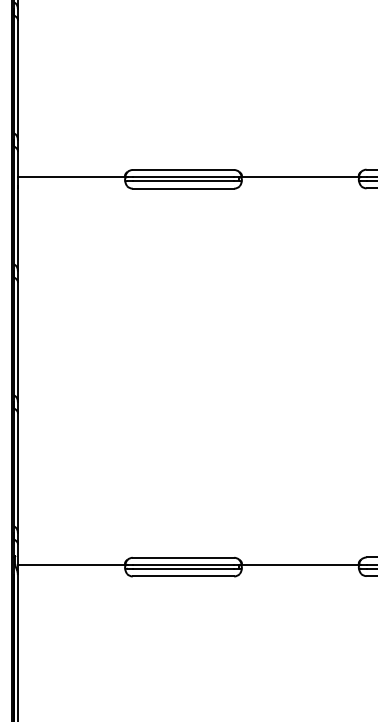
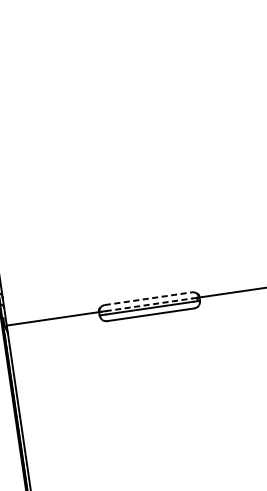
line: (183, 557) -> (148, 298), solid -> dashed
line: (183, 564) -> (149, 304), solid -> dashed

